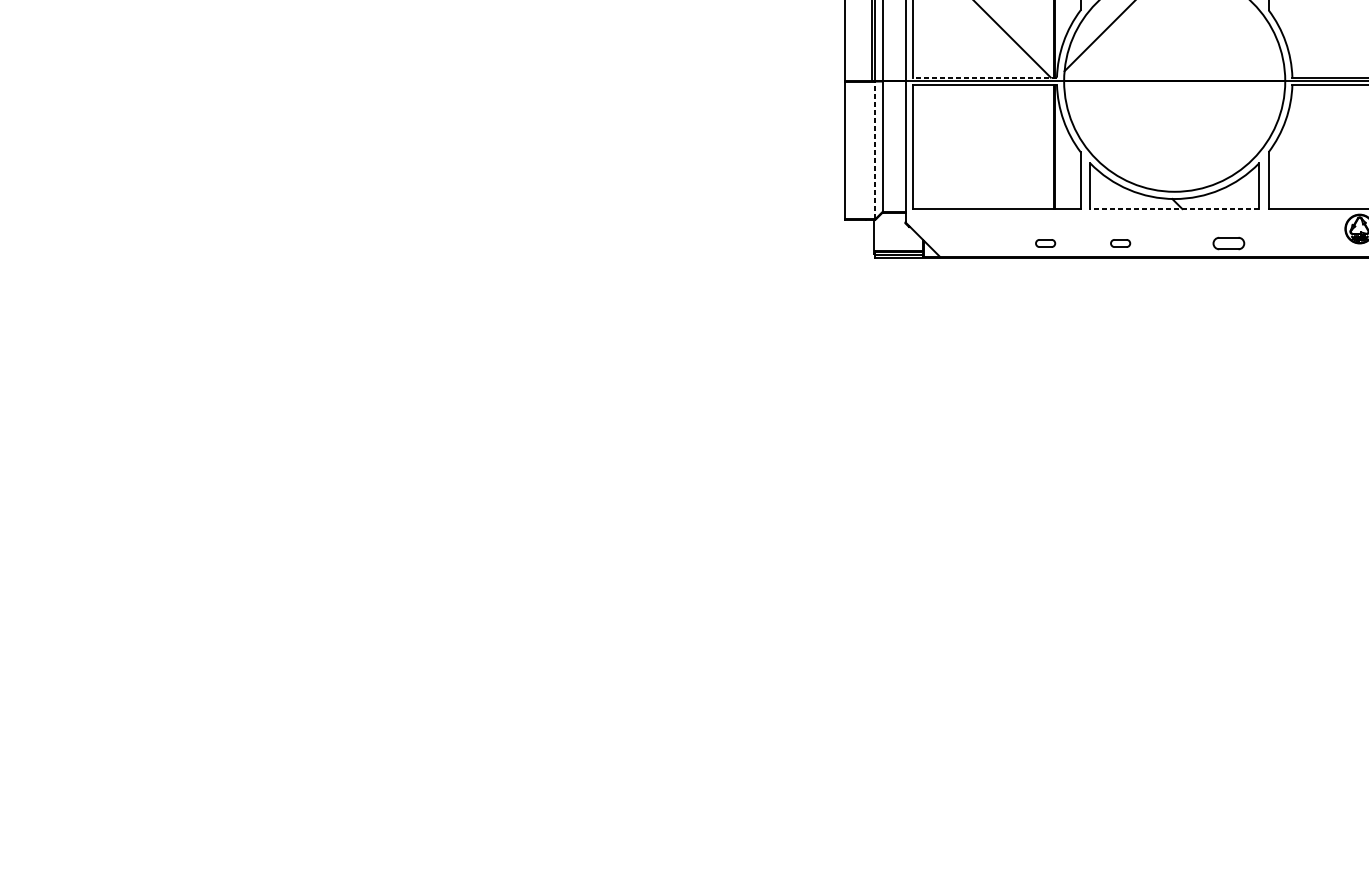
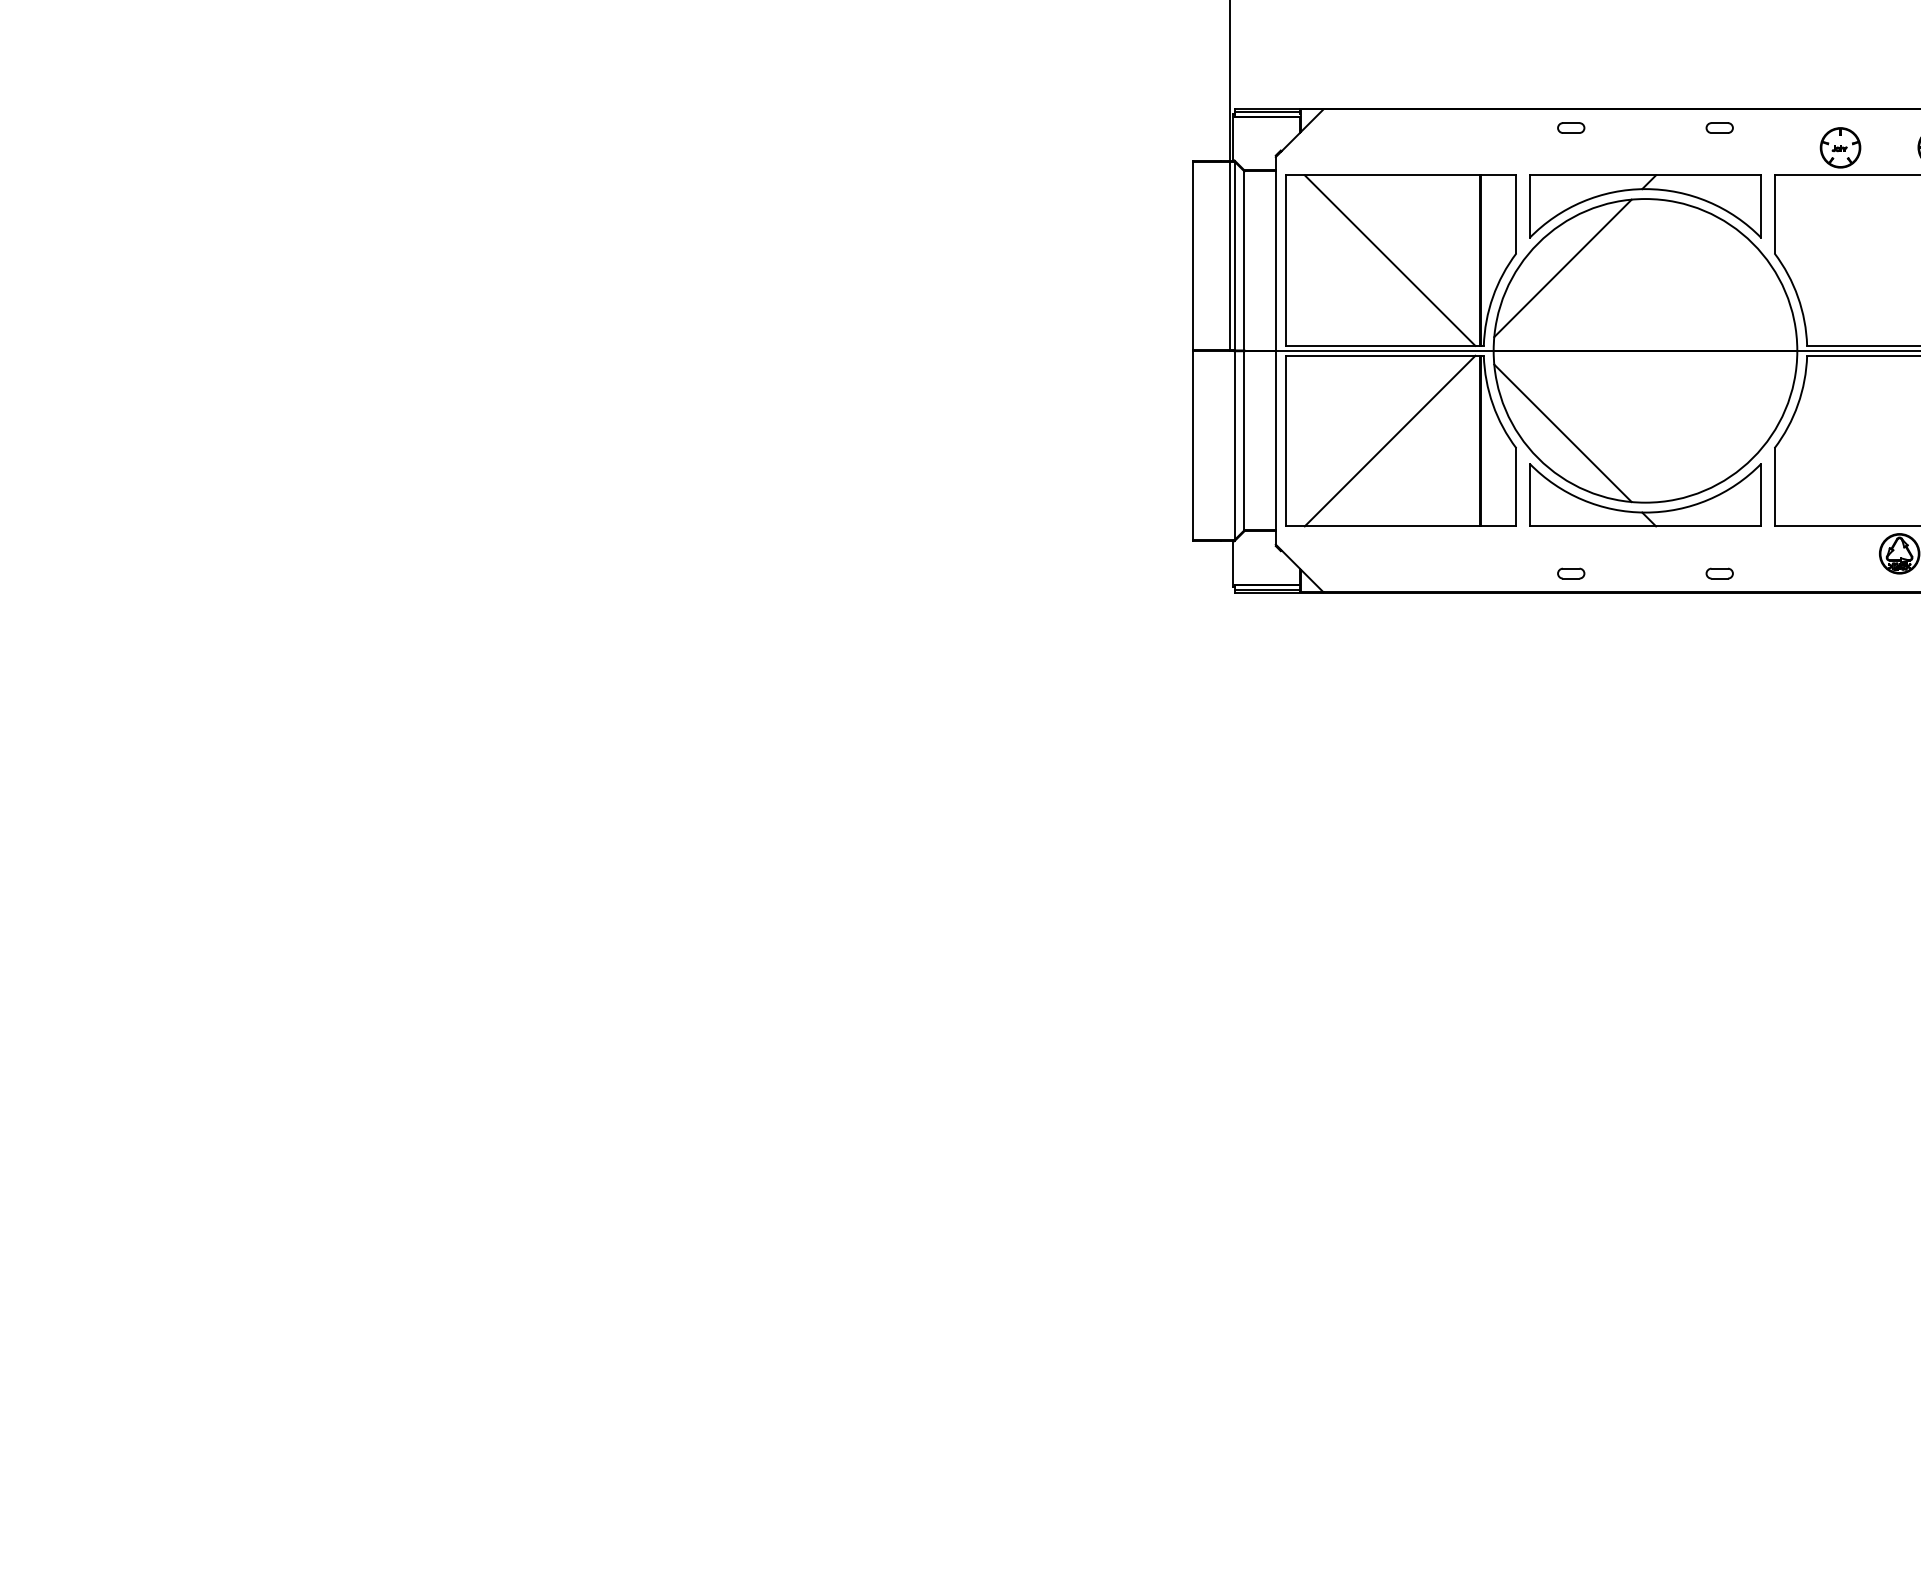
line: (984, 77) -> (1384, 345), dashed -> solid
line: (1114, 141) -> (1562, 433), added
line: (988, 146) -> (1389, 440), added
line: (875, 150) -> (1234, 445), dashed -> solid
line: (1174, 209) -> (1645, 526), dashed -> solid
part: (1045, 243) -> (1468, 573), removed
part: (1228, 243) -> (1719, 573), size x0.62

